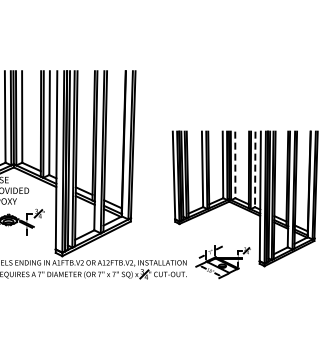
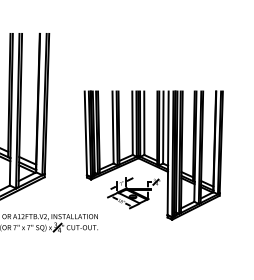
line: (235, 165) -> (144, 123), dashed -> solid
line: (255, 169) -> (163, 127), dashed -> solid
part: (222, 262) -> (133, 193), moved

